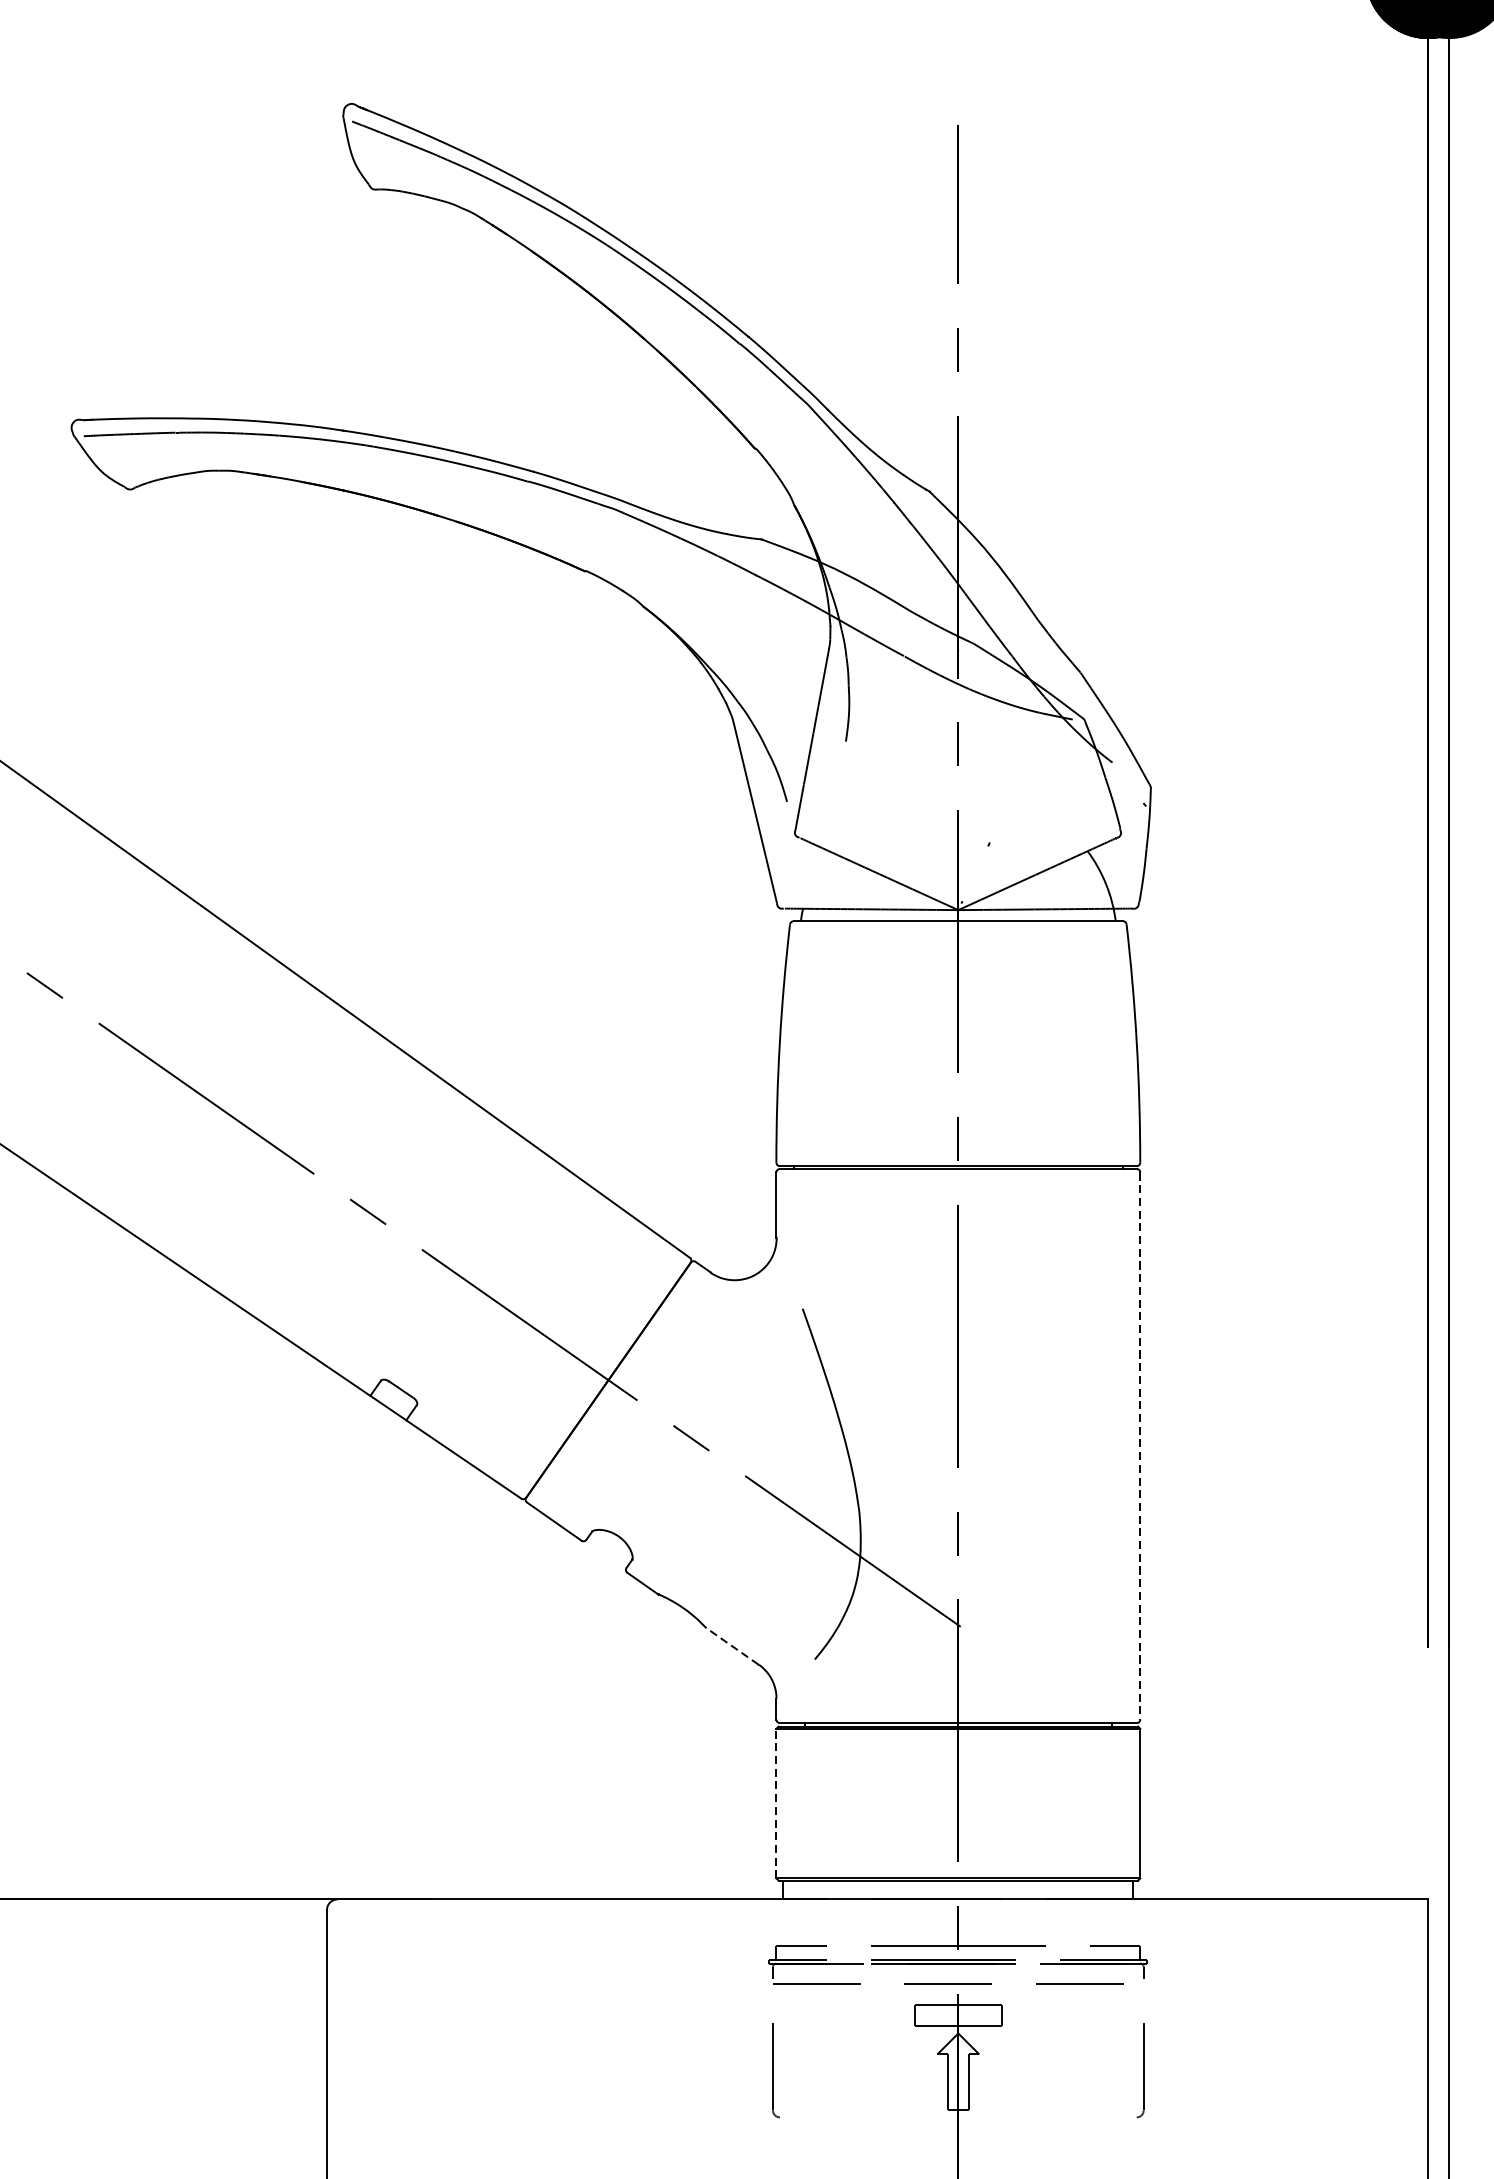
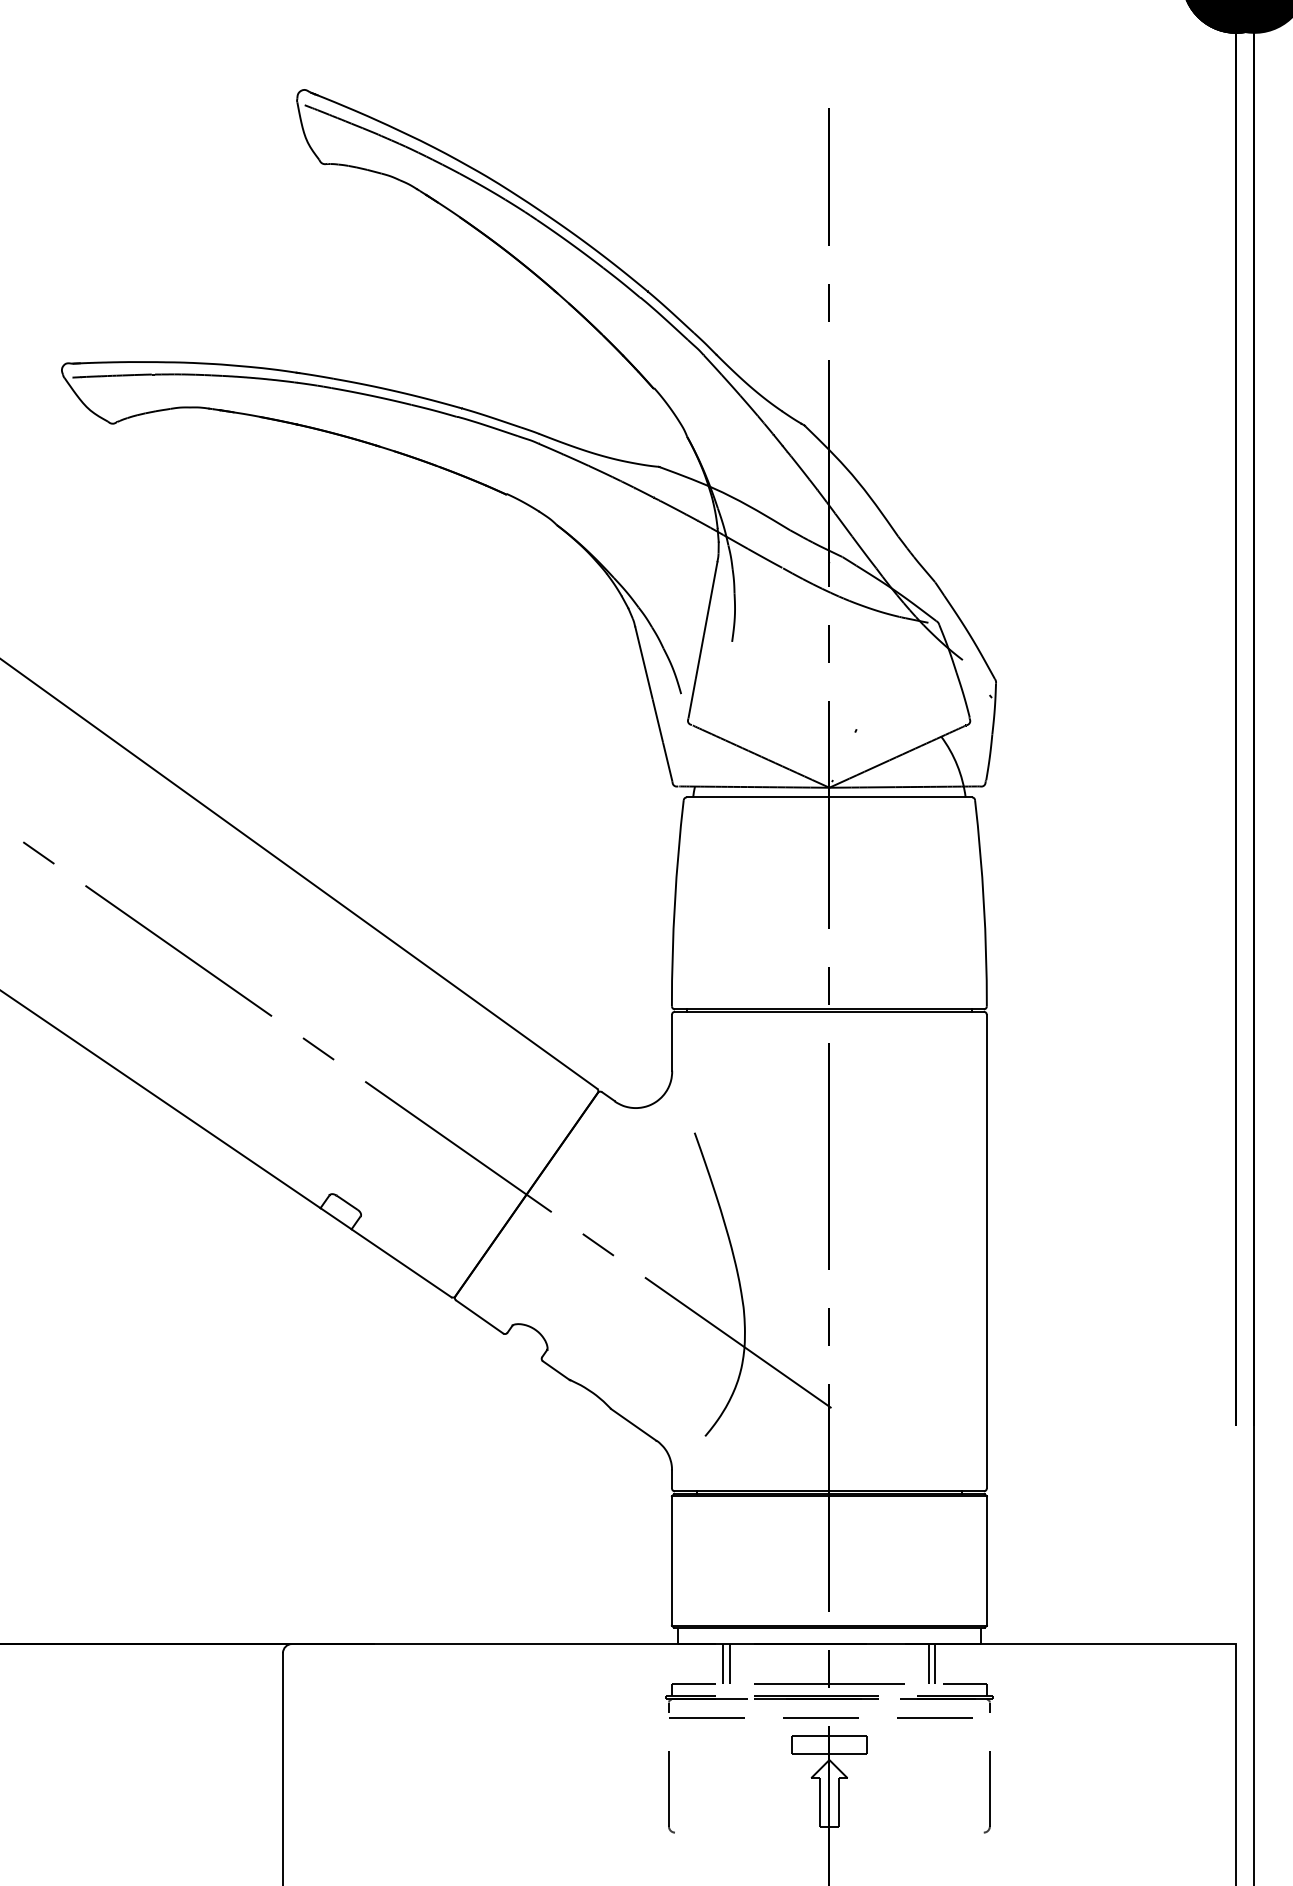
line: (1139, 1445) -> (986, 1251), dashed -> solid
line: (731, 1645) -> (633, 1424), dashed -> solid
line: (775, 1804) -> (671, 1561), dashed -> solid
line: (835, 1923) -> (723, 1664), added
line: (842, 1923) -> (729, 1664), added
line: (1073, 1923) -> (929, 1664), added
line: (1080, 1923) -> (935, 1664), added

